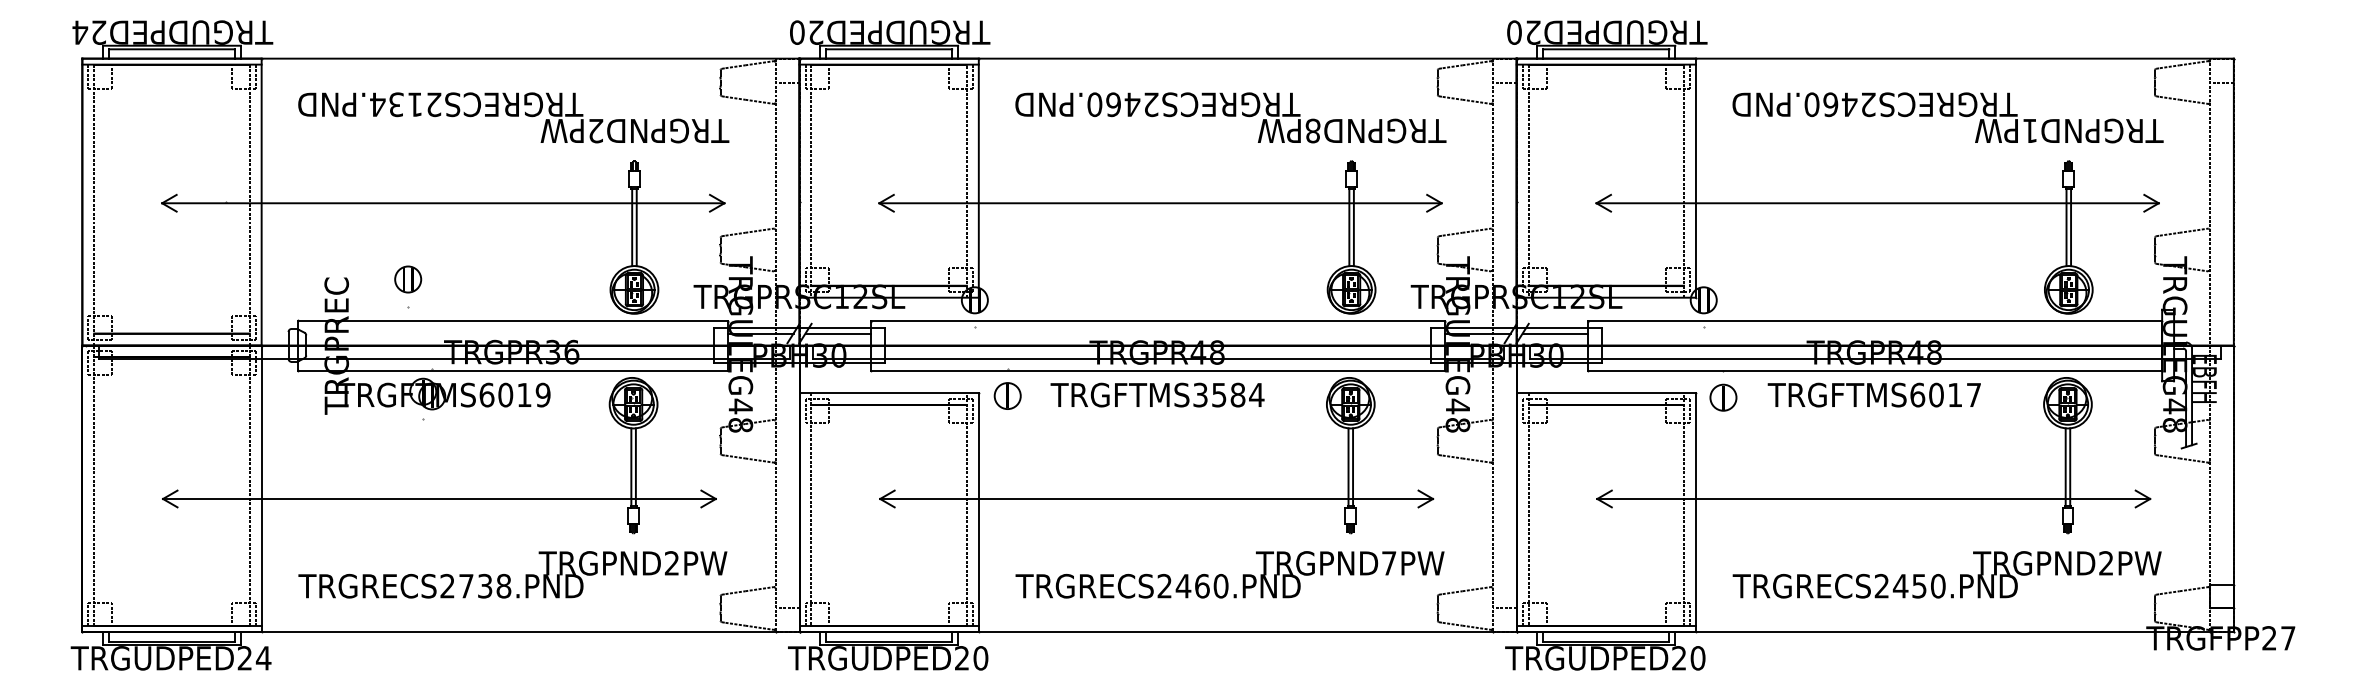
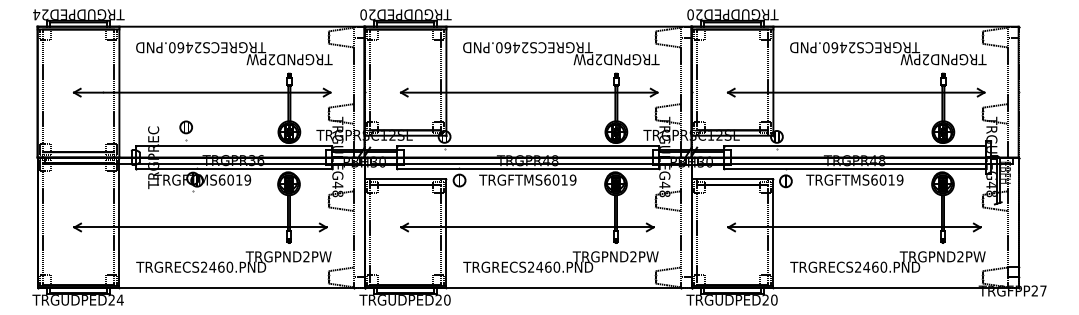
text: (395, 104) -> (180, 47), TRGRECS2134.PND -> TRGRECS2460.PND
text: (1312, 130) -> (598, 59), TRGPND8PW -> TRGPND2PW
text: (2029, 130) -> (925, 59), TRGPND1PW -> TRGPND2PW
text: (1229, 393) -> (560, 179), TRGFTMS3584 -> TRGFTMS6019
text: (1972, 393) -> (899, 179), TRGFTMS6017 -> TRGFTMS6019
text: (1389, 562) -> (633, 256), TRGPND7PW -> TRGPND2PW
text: (485, 584) -> (221, 266), TRGRECS2738.PND -> TRGRECS2460.PND
text: (1919, 584) -> (875, 266), TRGRECS2450.PND -> TRGRECS2460.PND

